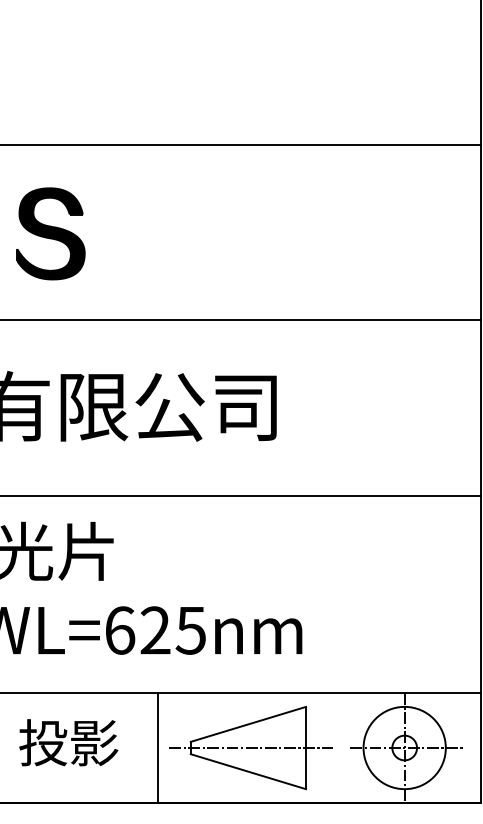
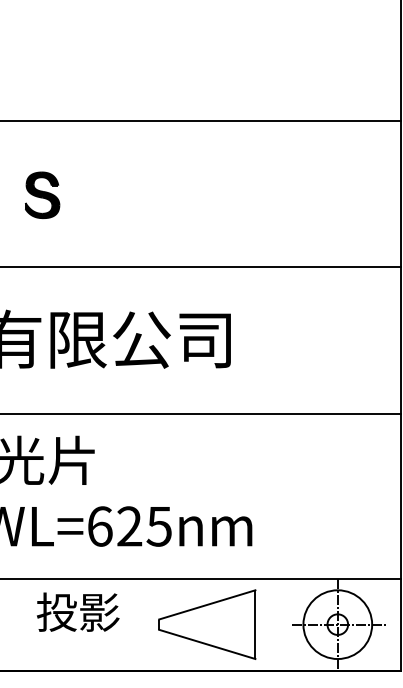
part: (51, 234) -> (42, 195), size x0.6
text: (69, 741) -> (78, 611), moved
line: (157, 747) -> (131, 624), removed
line: (251, 747) -> (209, 624), removed

